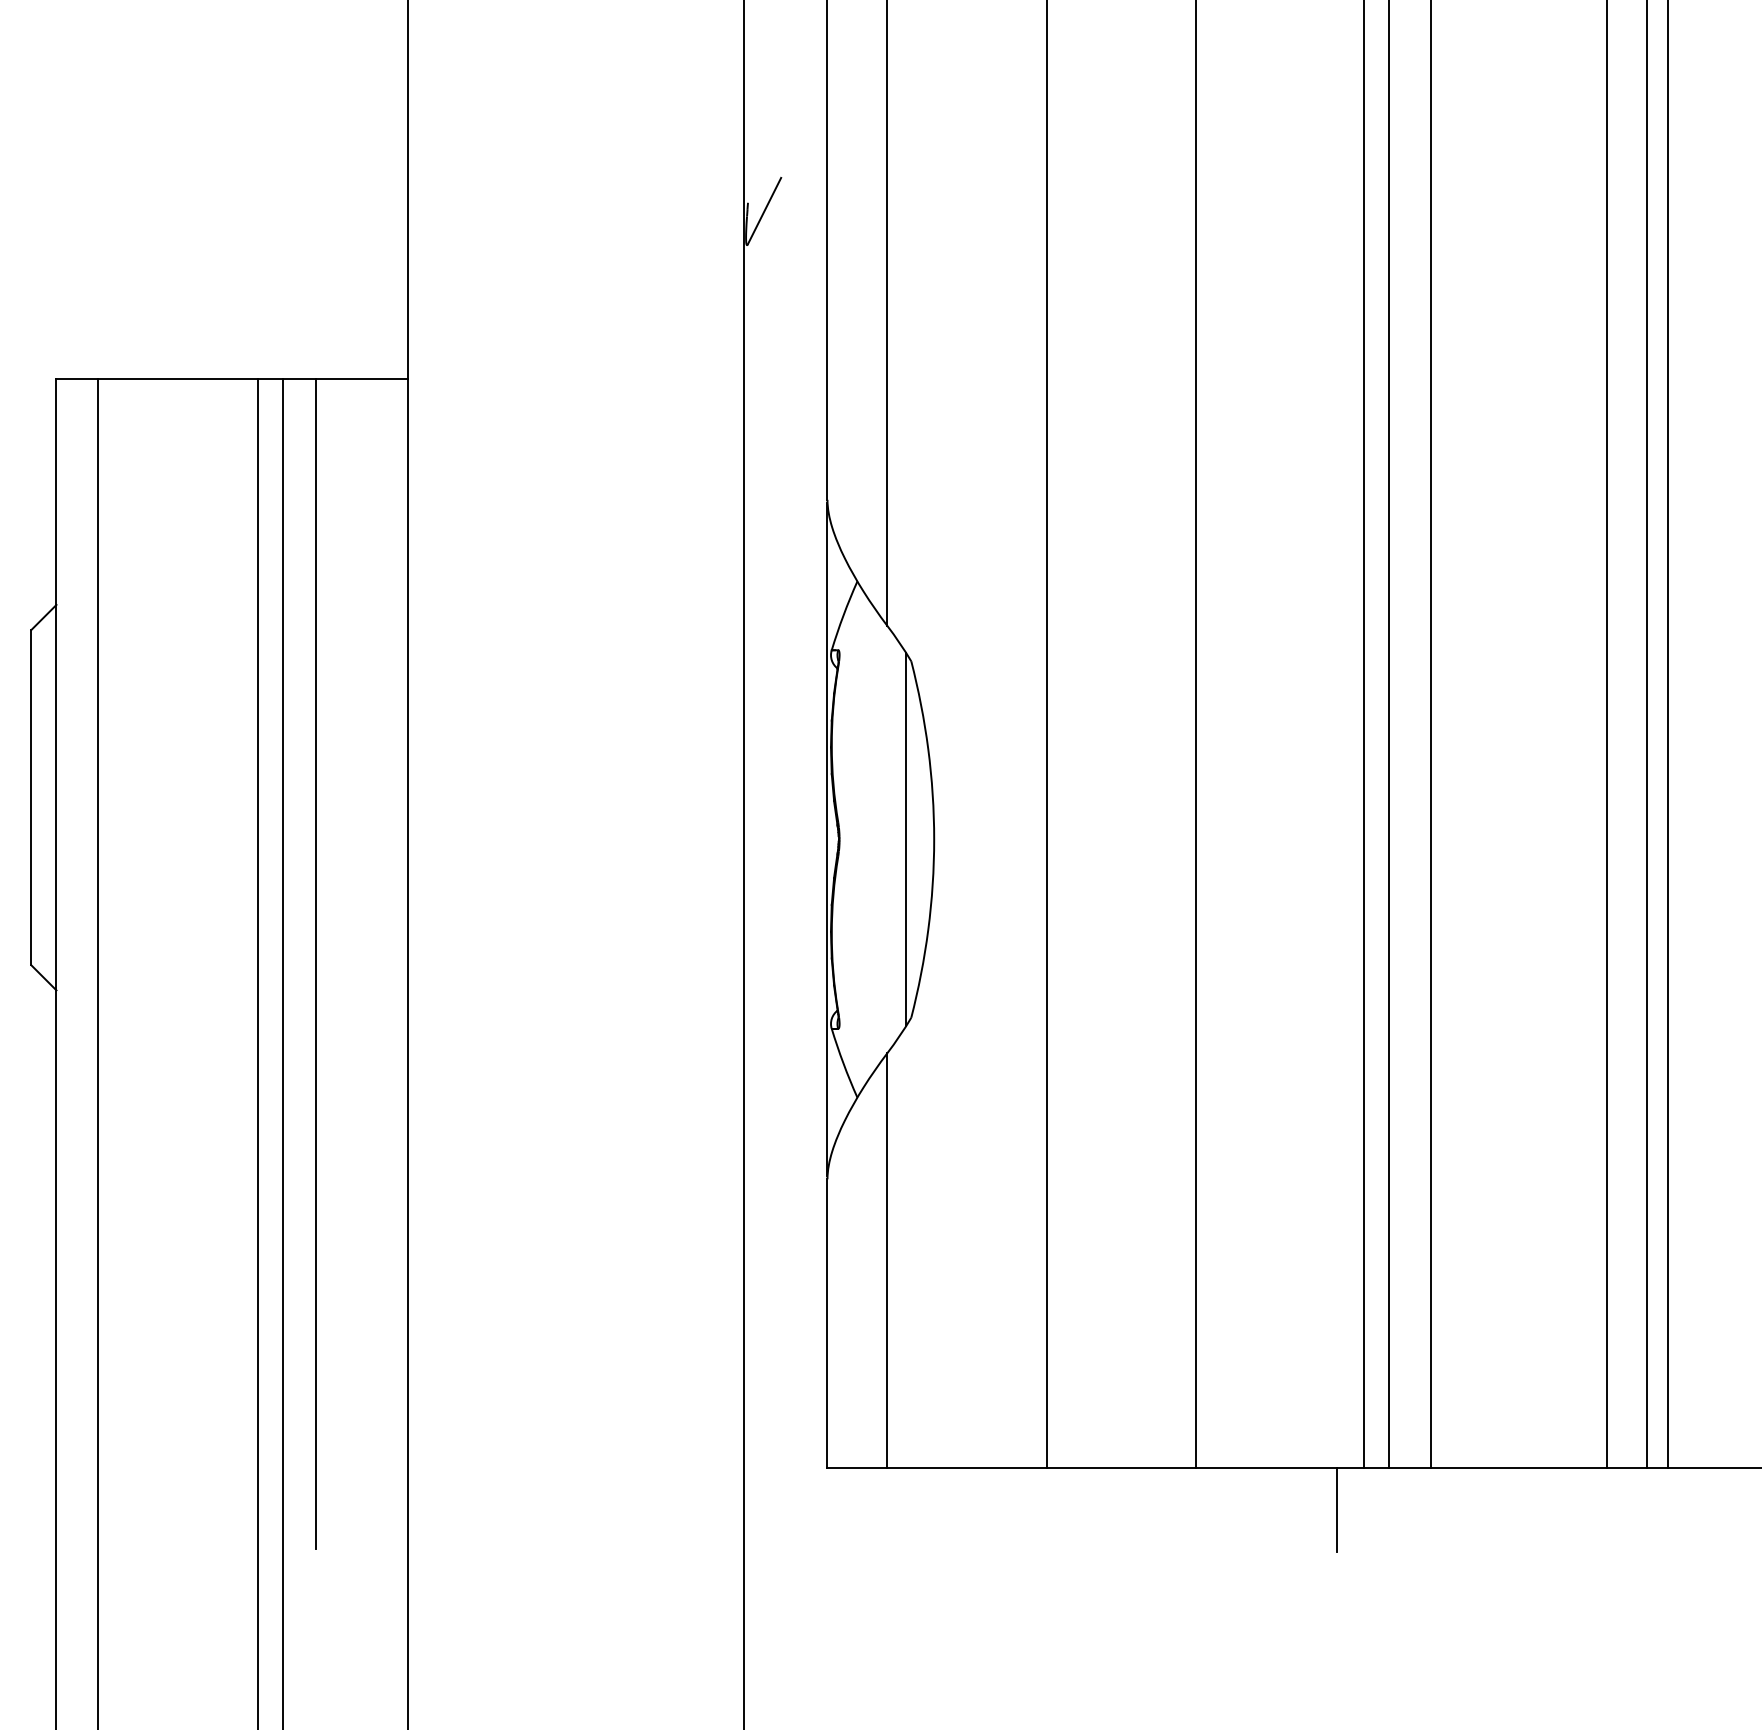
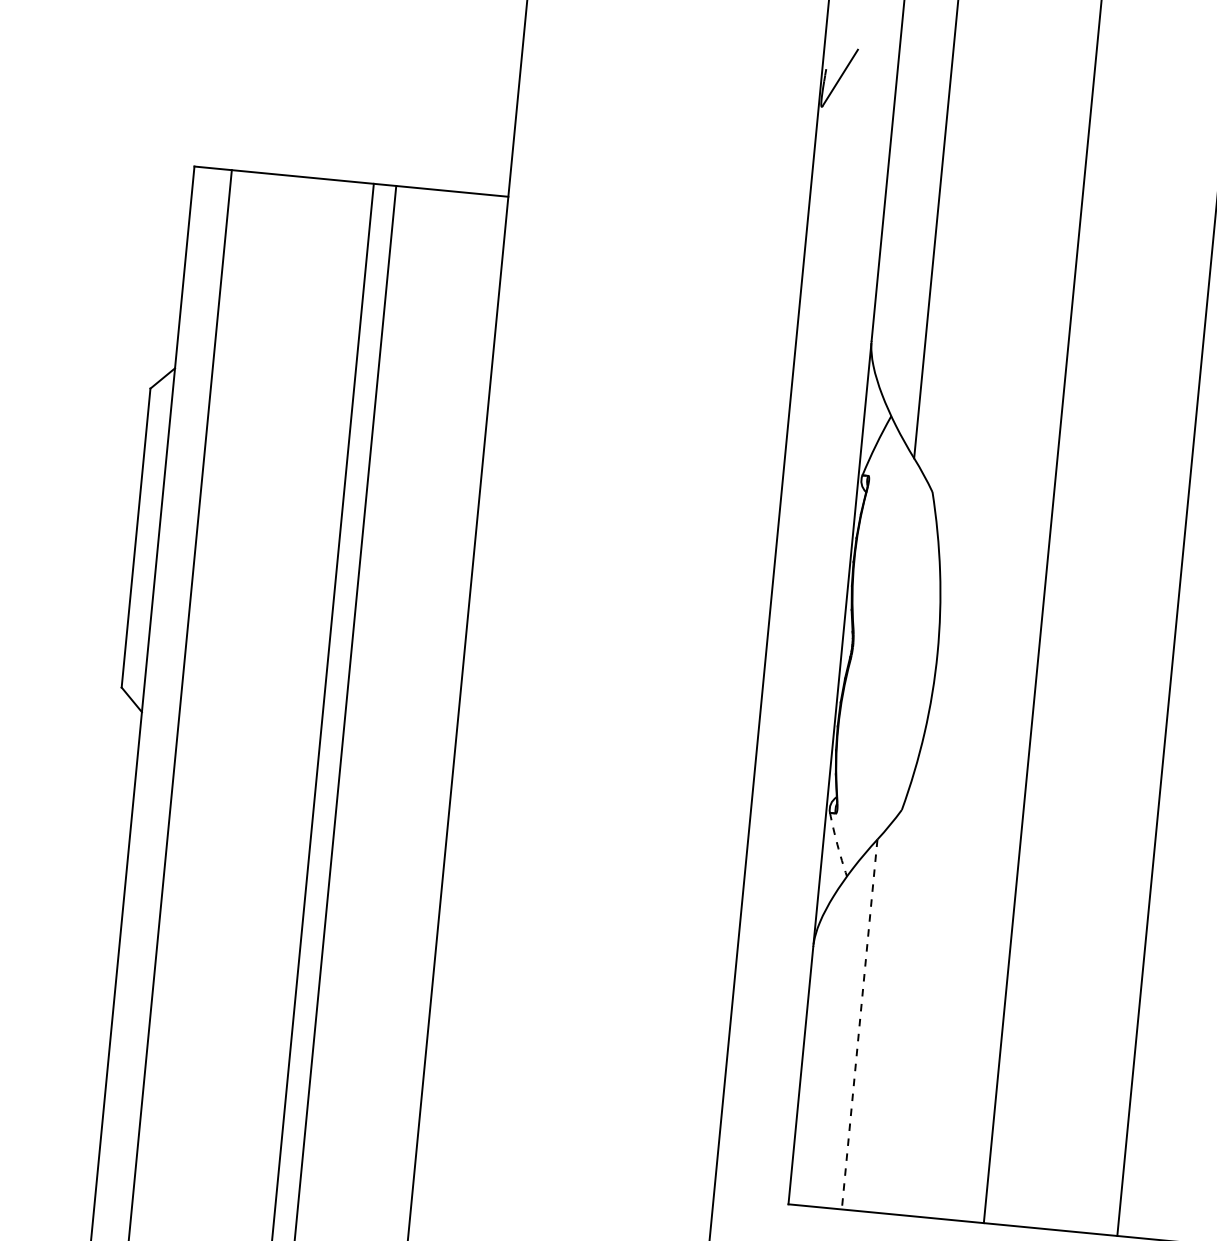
line: (906, 839) -> (912, 650), removed
line: (316, 963) -> (376, 710), removed
arc: (843, 1063) -> (837, 844), solid -> dashed
line: (887, 1261) -> (859, 1025), solid -> dashed

